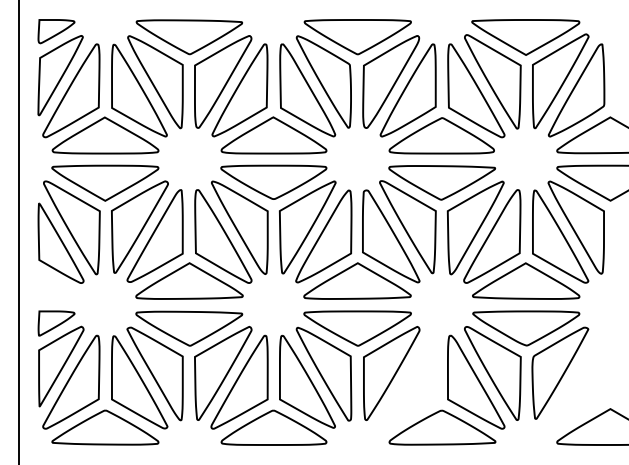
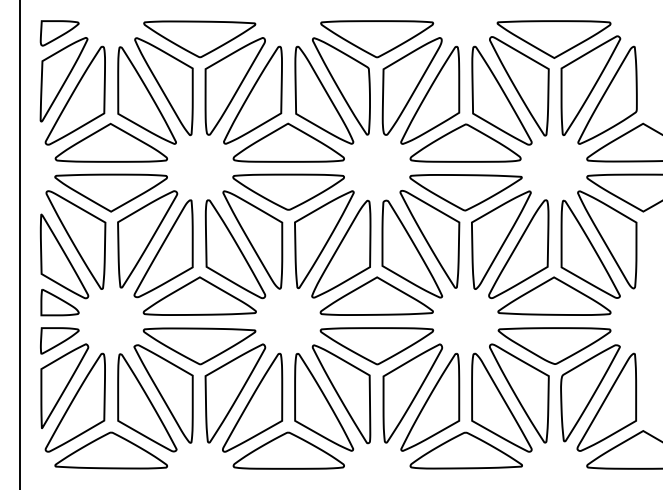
part: (56, 287) -> (59, 302), added
part: (407, 381) -> (429, 401), added
part: (575, 381) -> (606, 401), added

